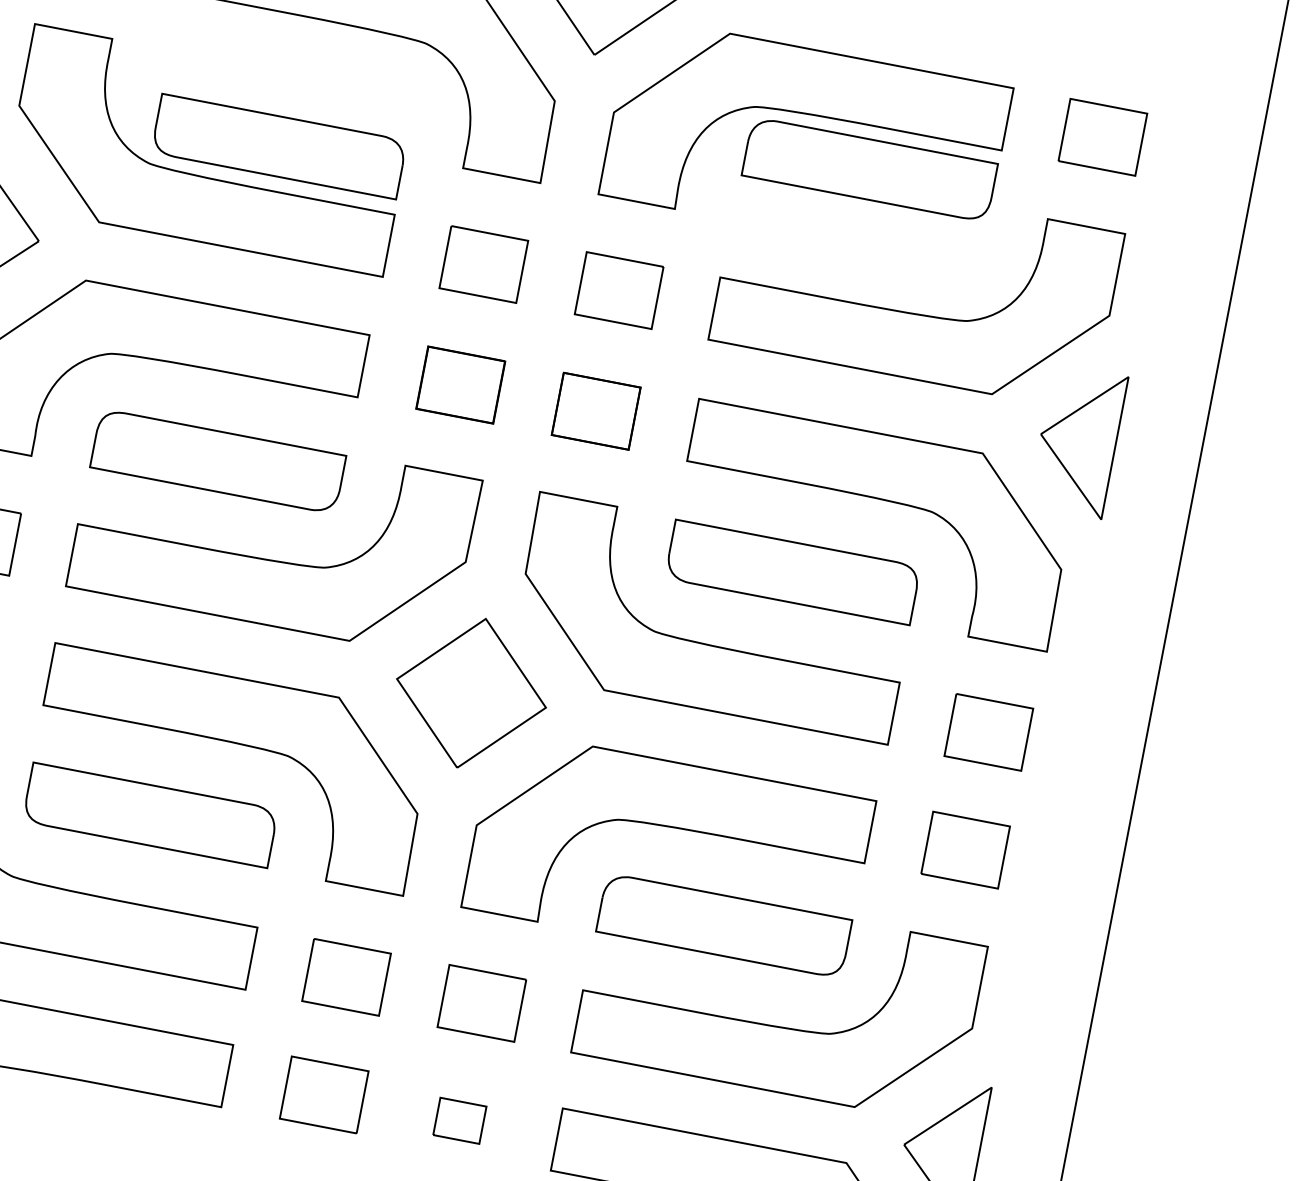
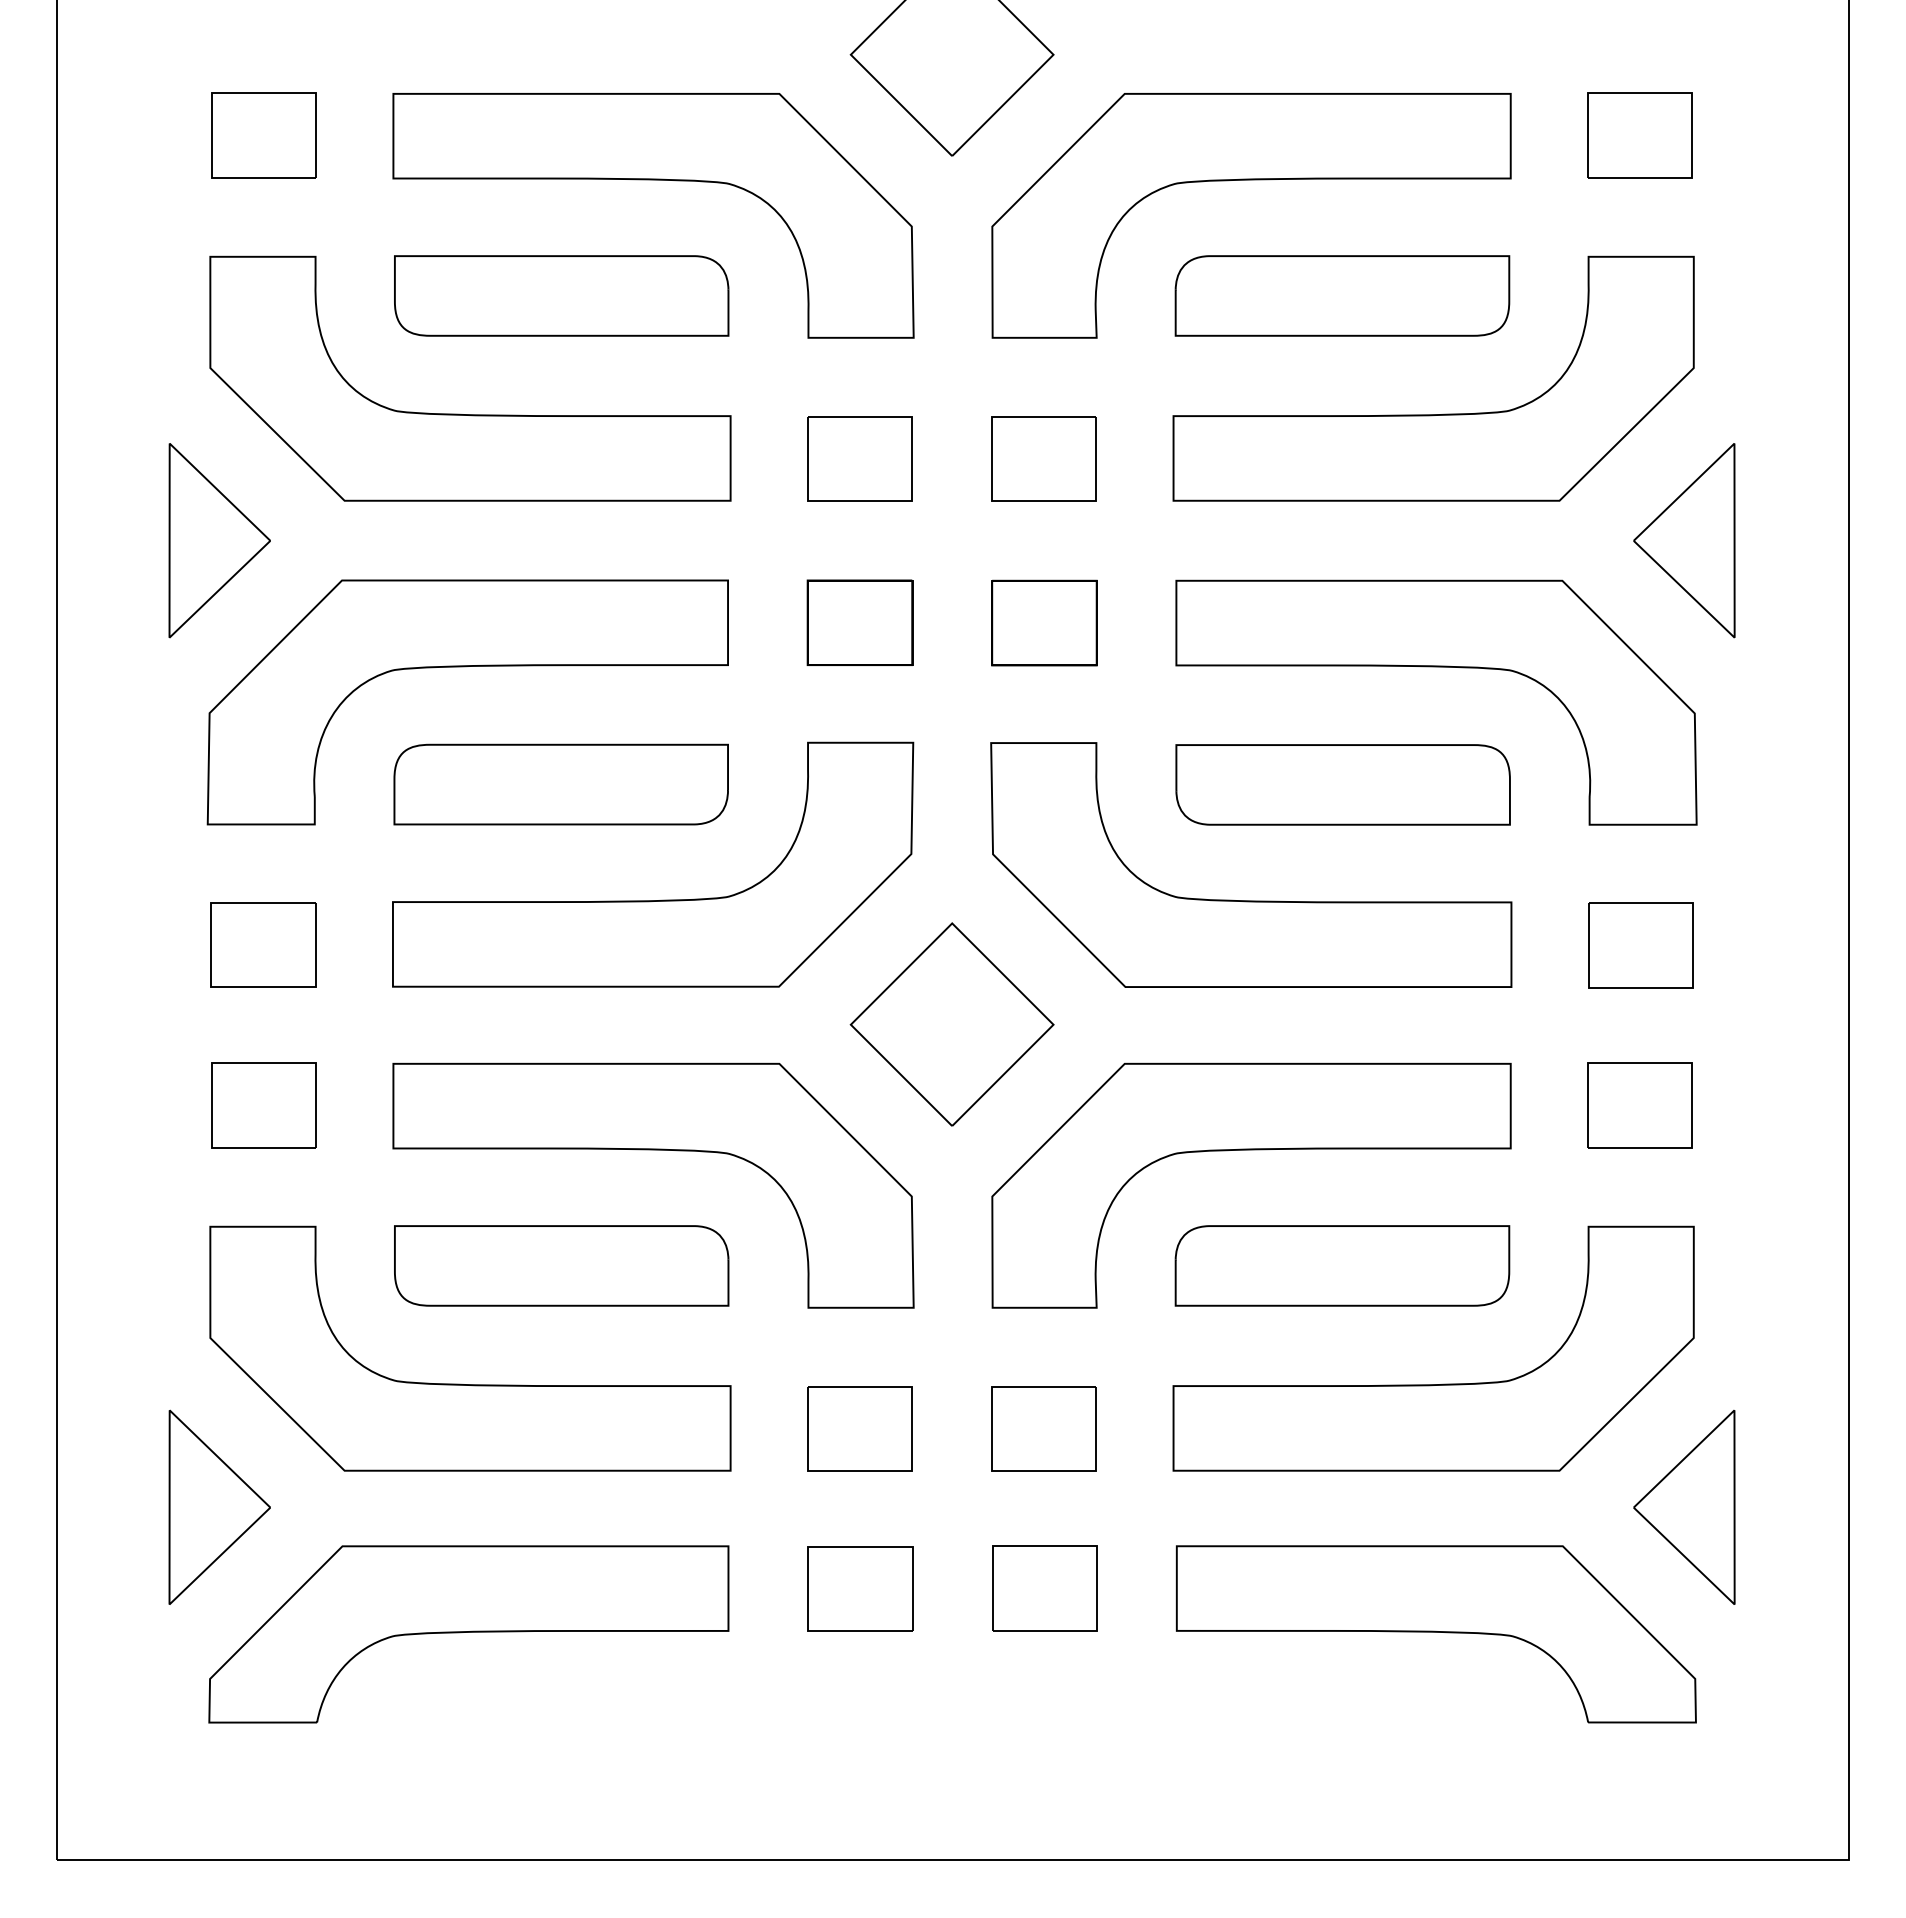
part: (279, 146) -> (561, 295), moved
part: (869, 169) -> (1342, 295), moved
part: (459, 1120) -> (1044, 1588), size x1.67

